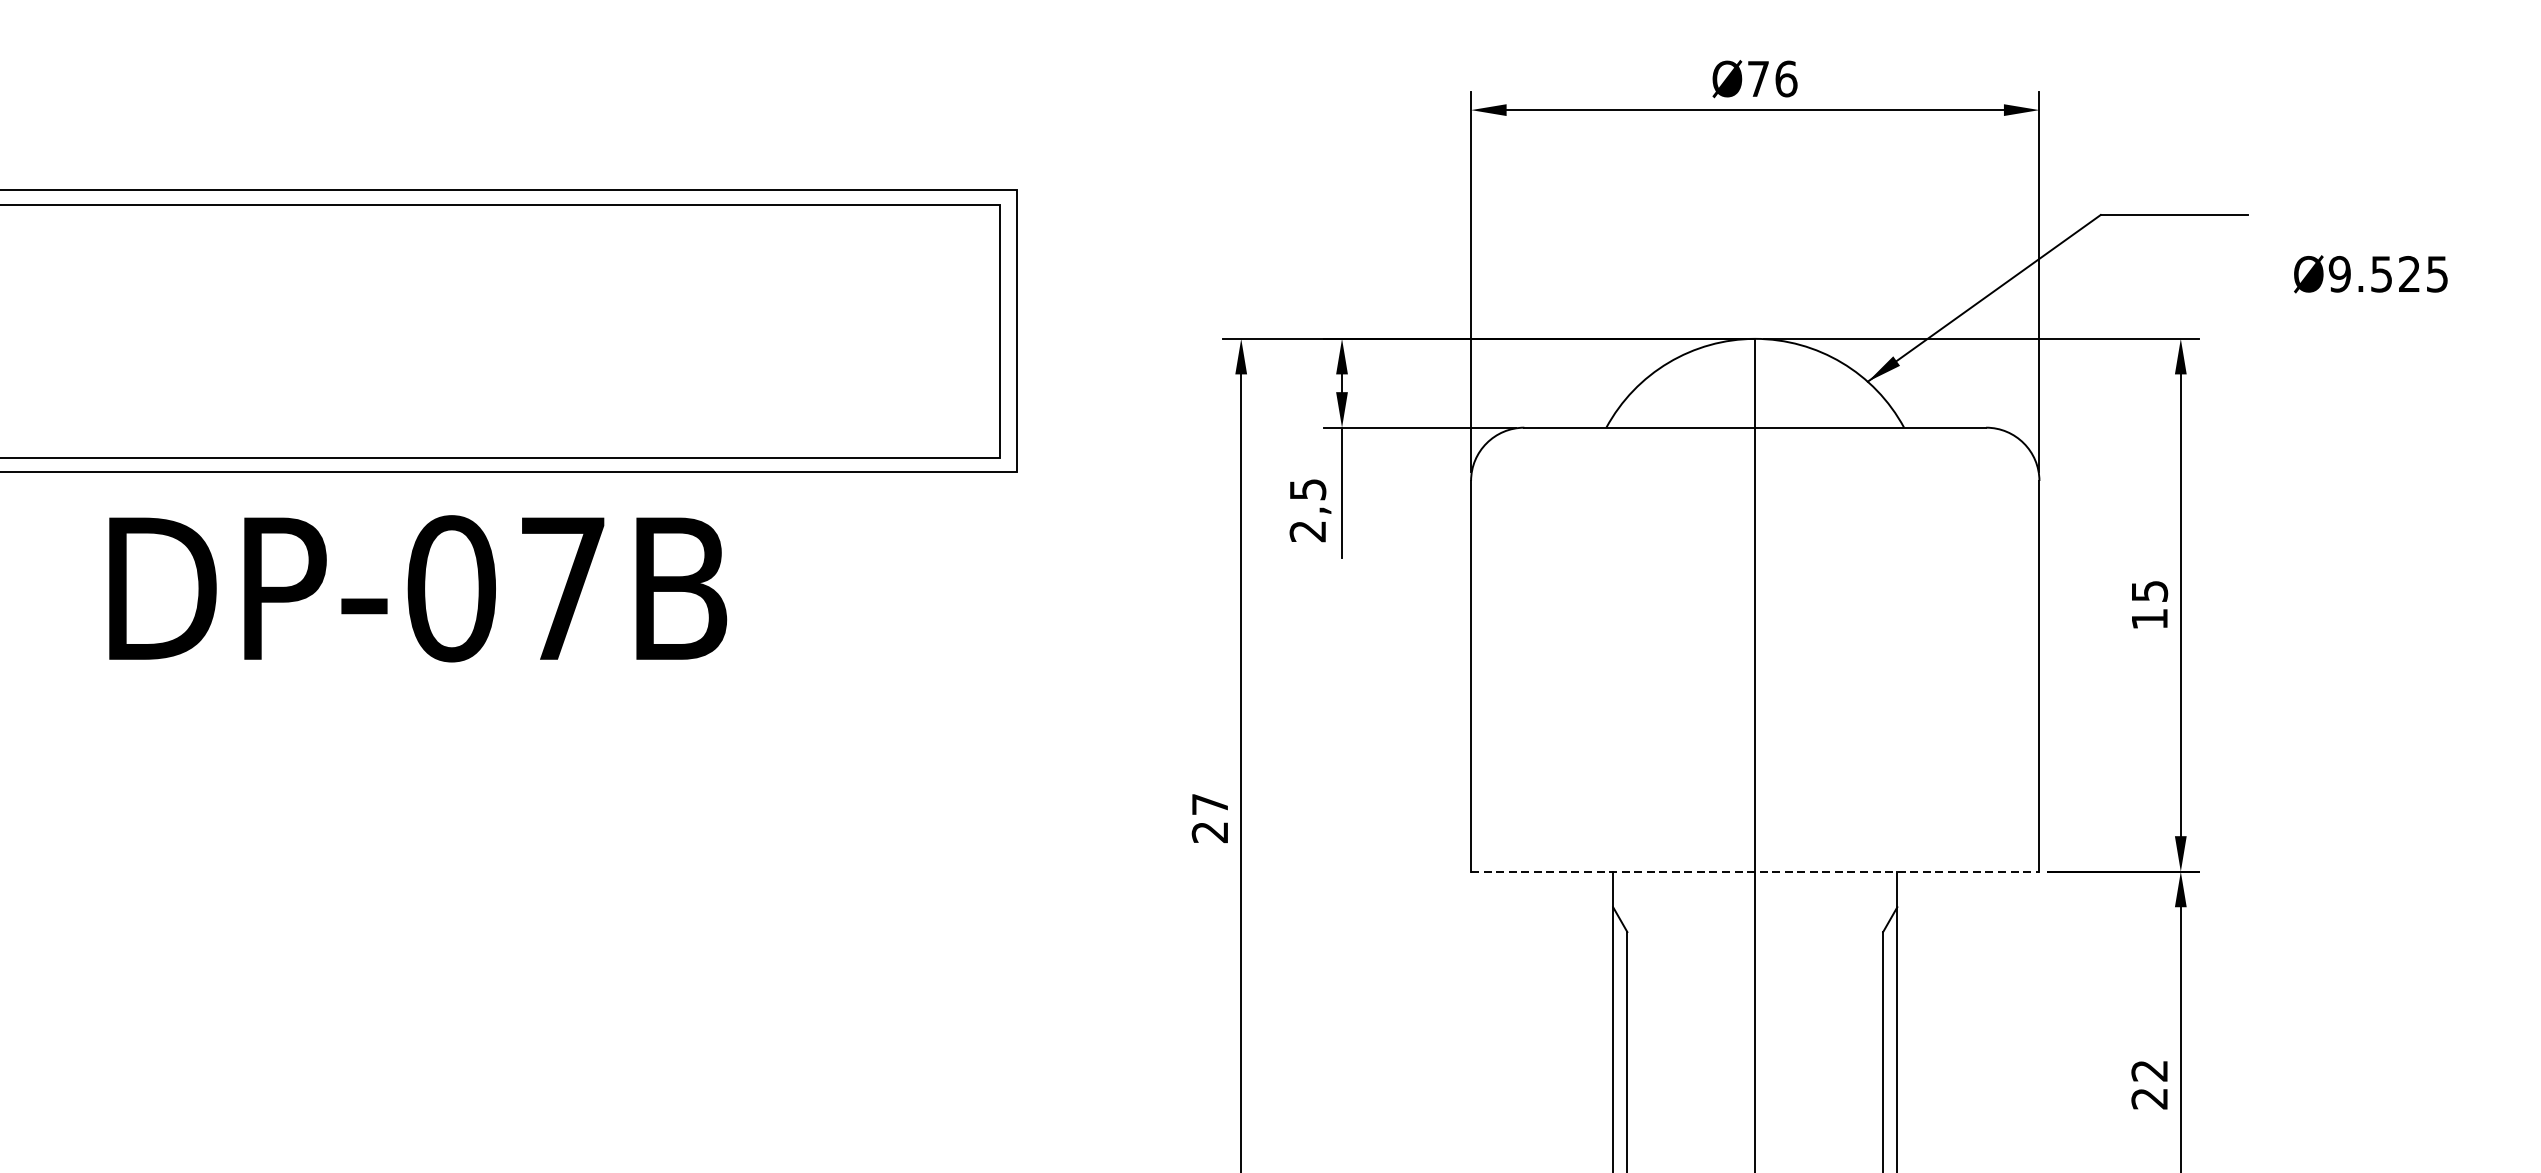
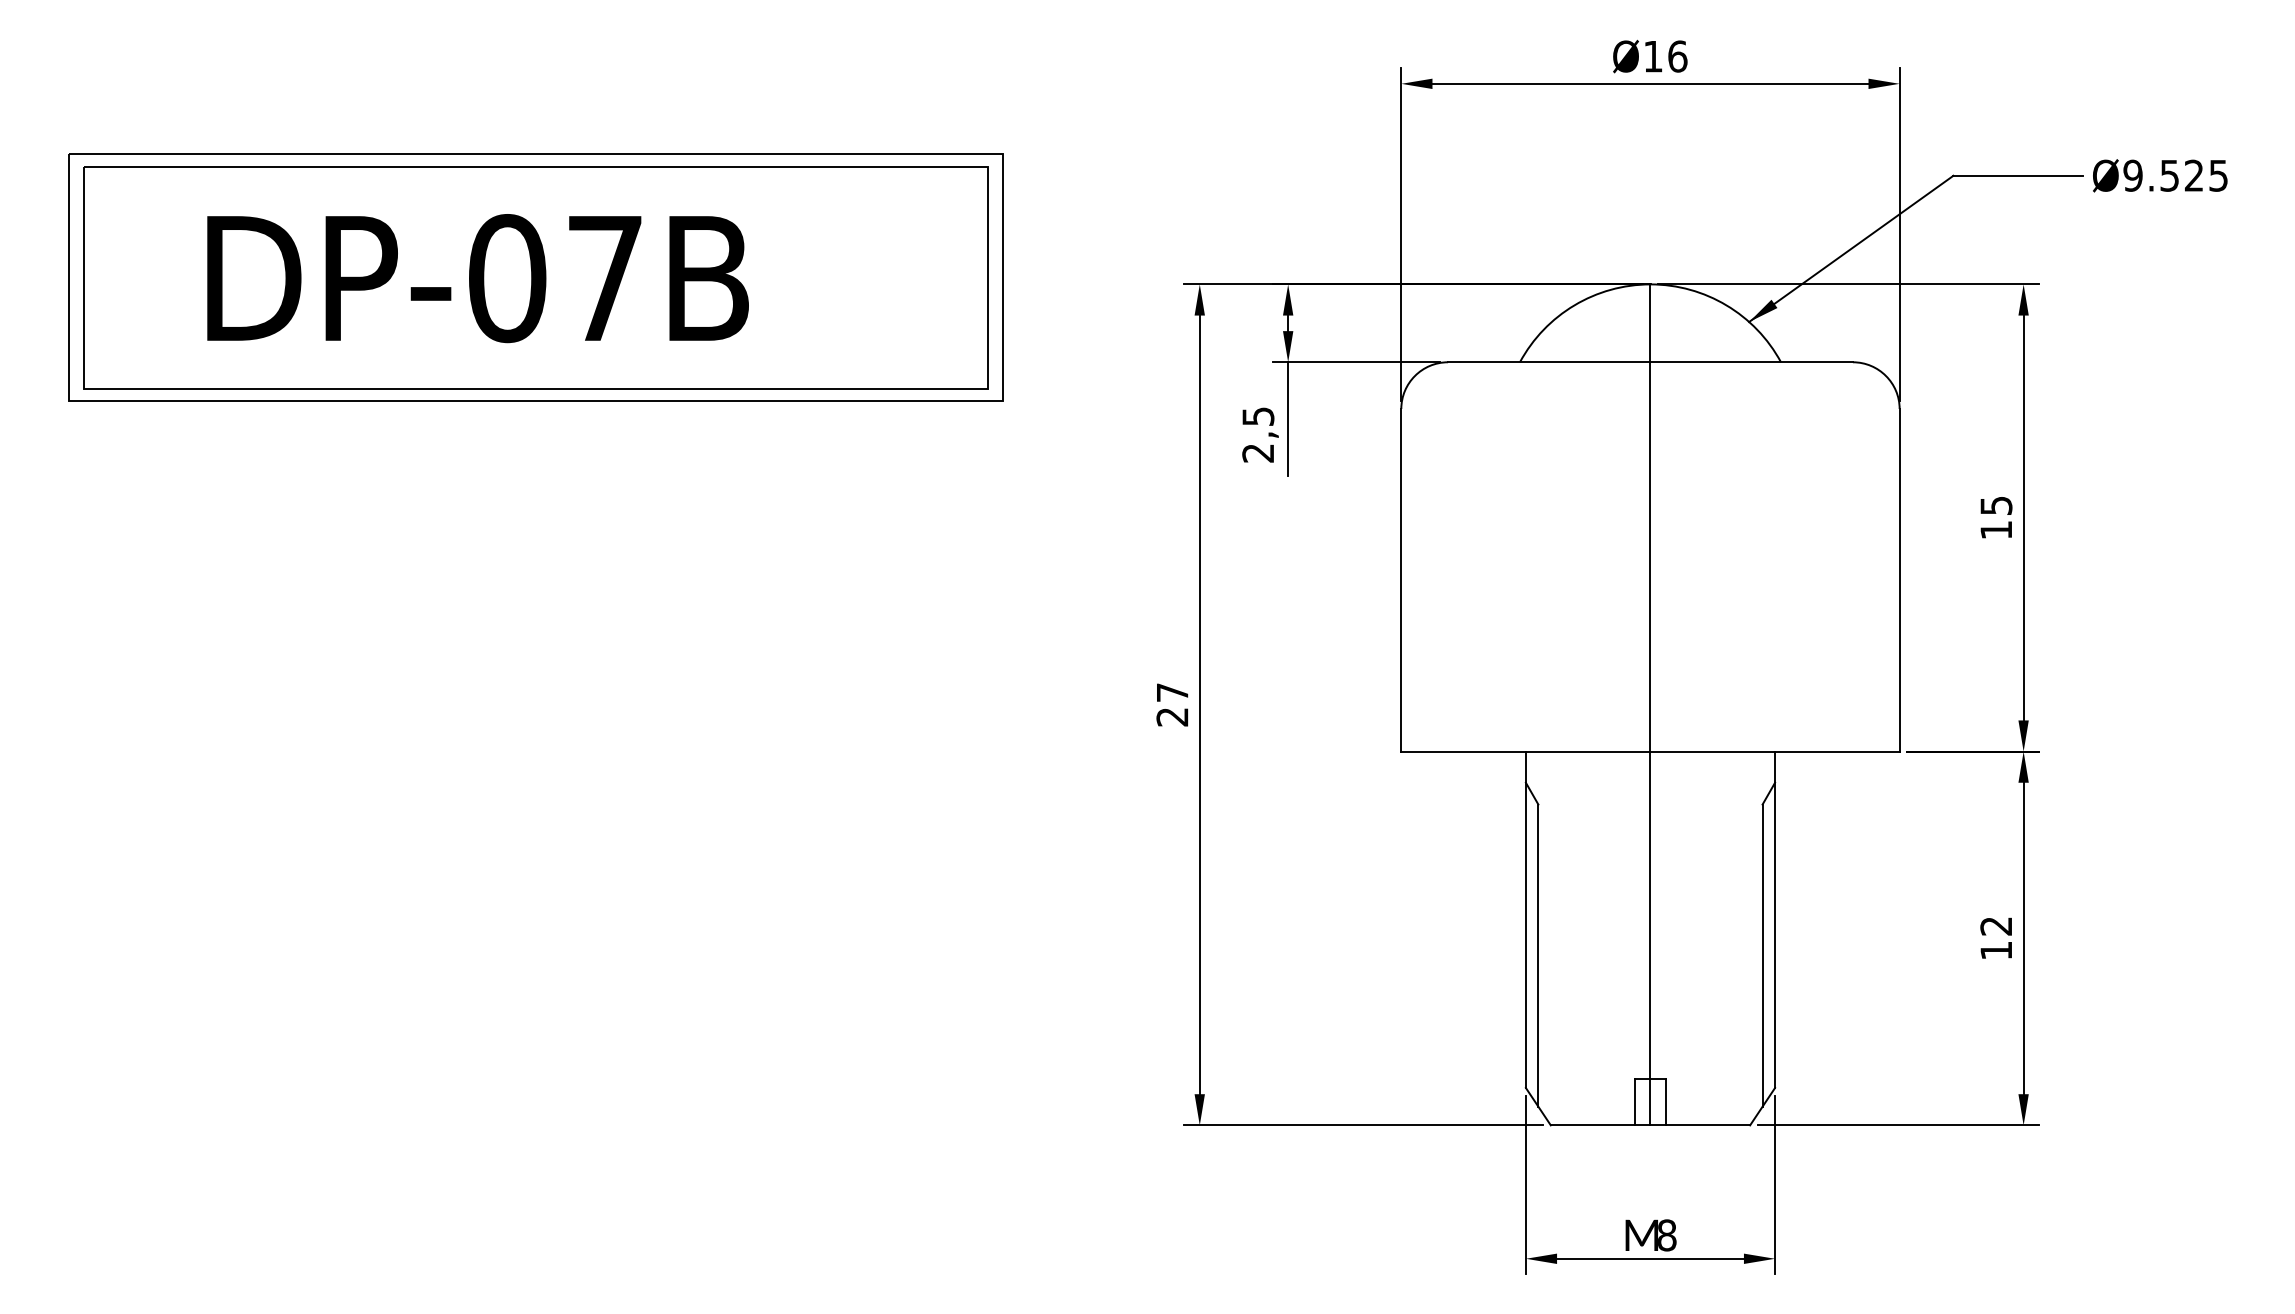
text: (1758, 78) -> (1653, 56), Ø76 -> Ø16
text: (2371, 273) -> (2160, 175), moved
text: (417, 588) -> (477, 278), moved
line: (1755, 871) -> (1650, 751), dashed -> solid
text: (2148, 1099) -> (1995, 951), 22 -> 12

